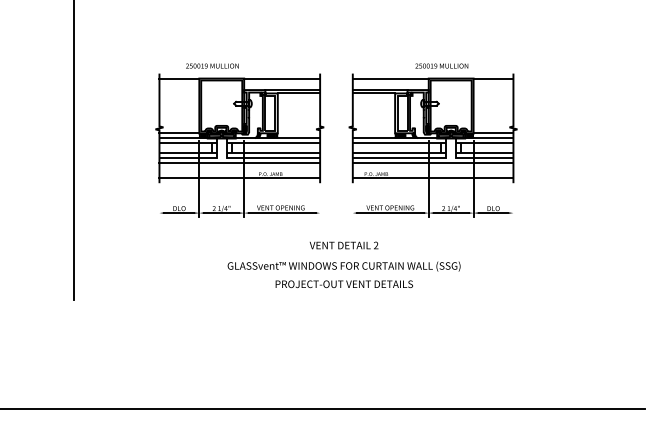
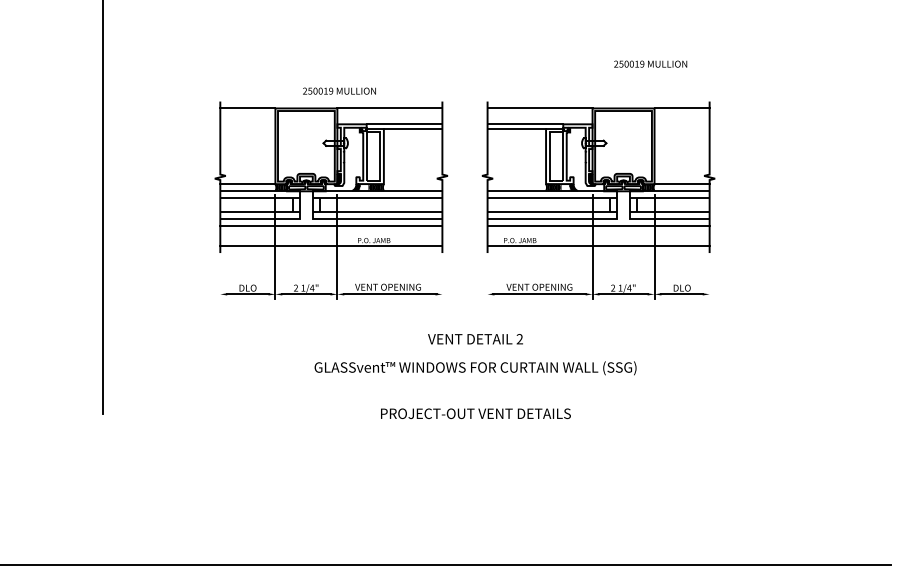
text: (212, 65) -> (339, 90), moved
text: (441, 65) -> (650, 63), moved
text: (344, 284) -> (475, 413), moved

